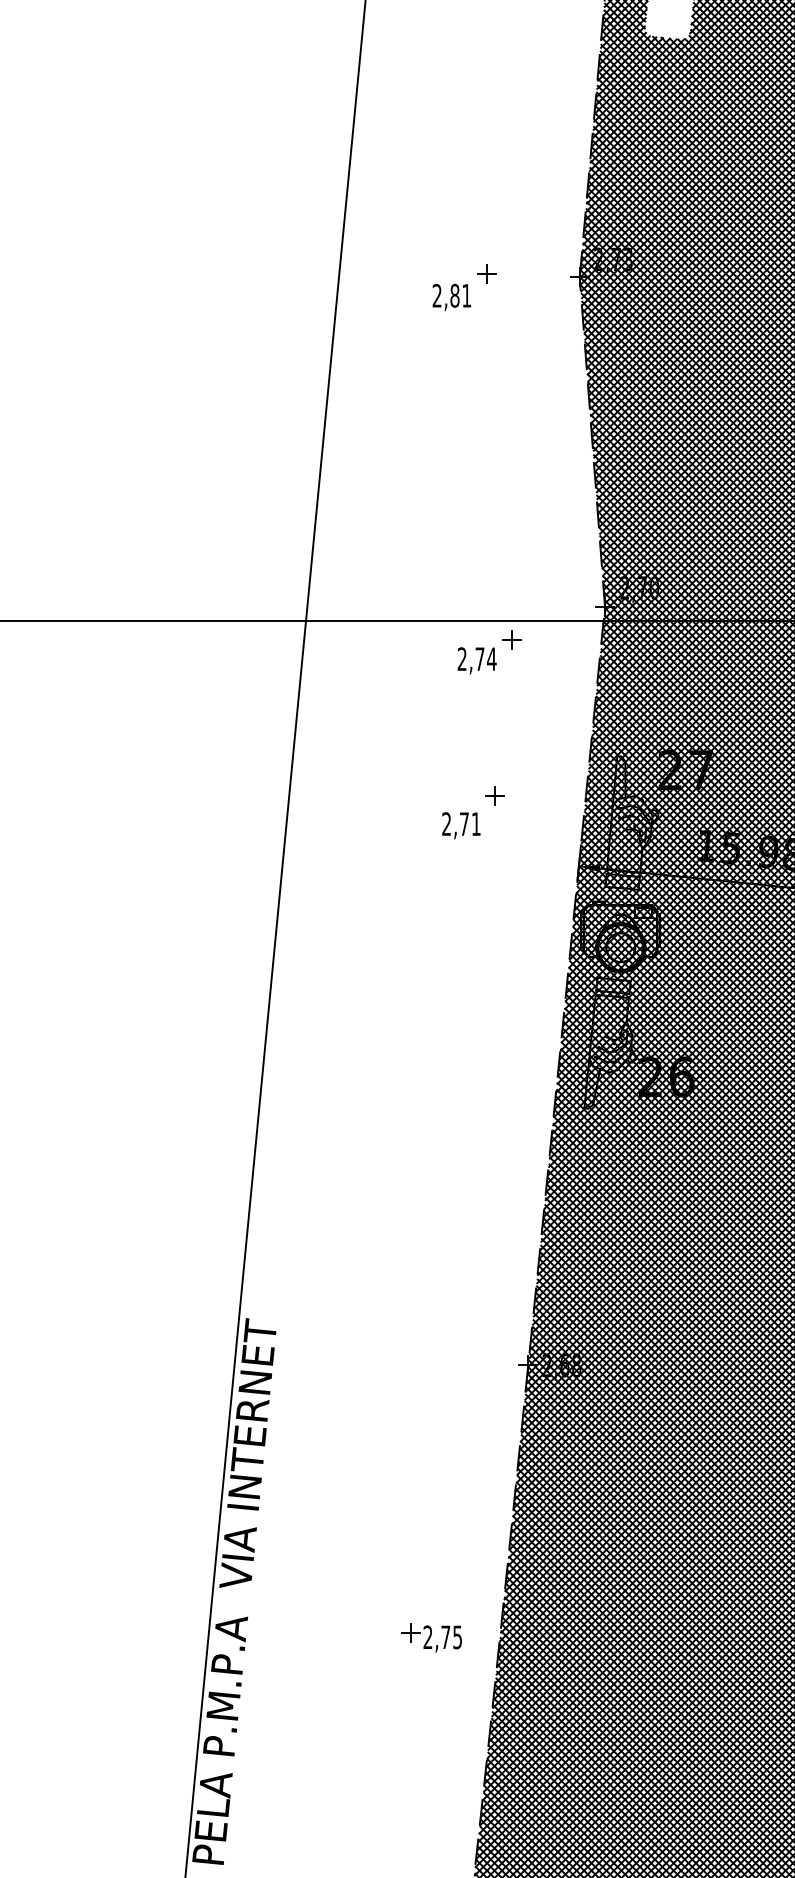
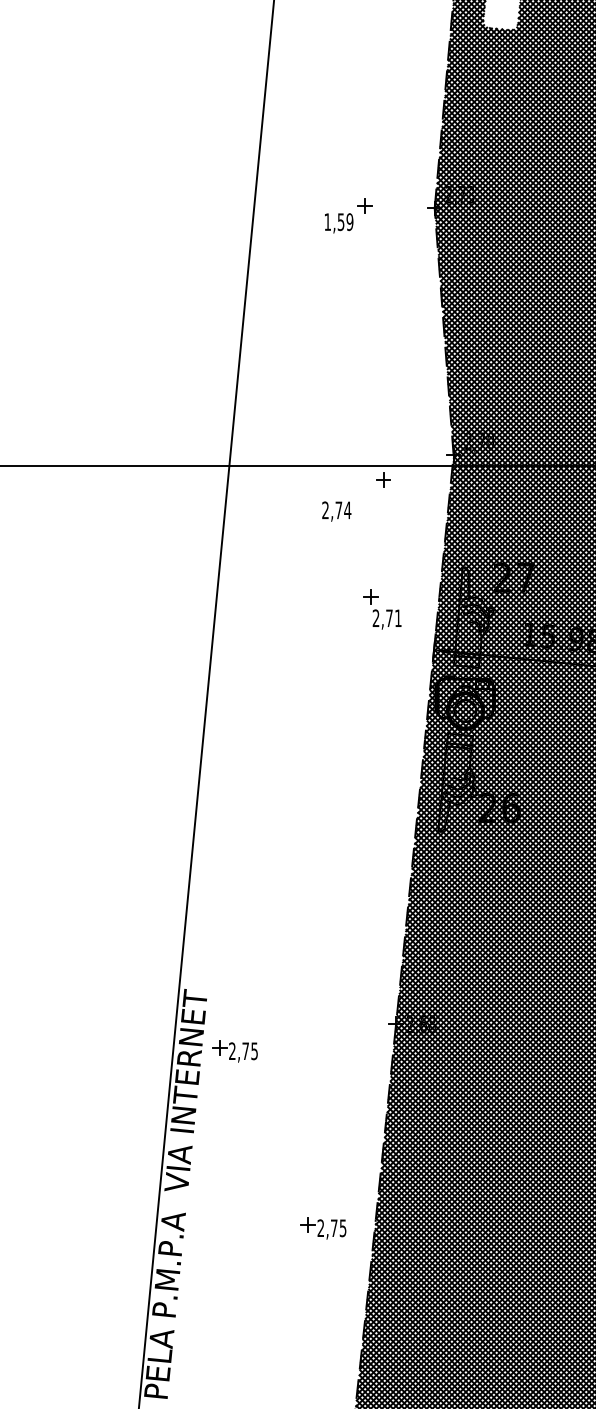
text: (451, 295) -> (338, 221), 2,81 -> 1,59
text: (476, 660) -> (336, 511), moved
text: (461, 825) -> (387, 619), moved
part: (313, 1401) -> (235, 1051), added

